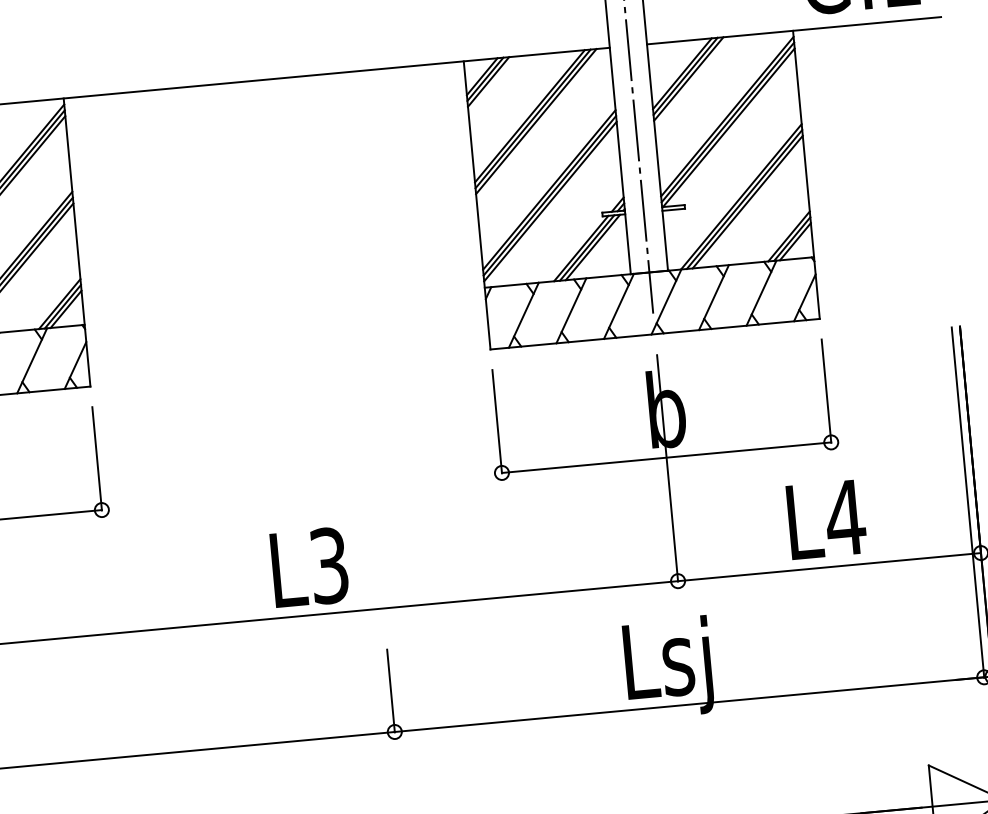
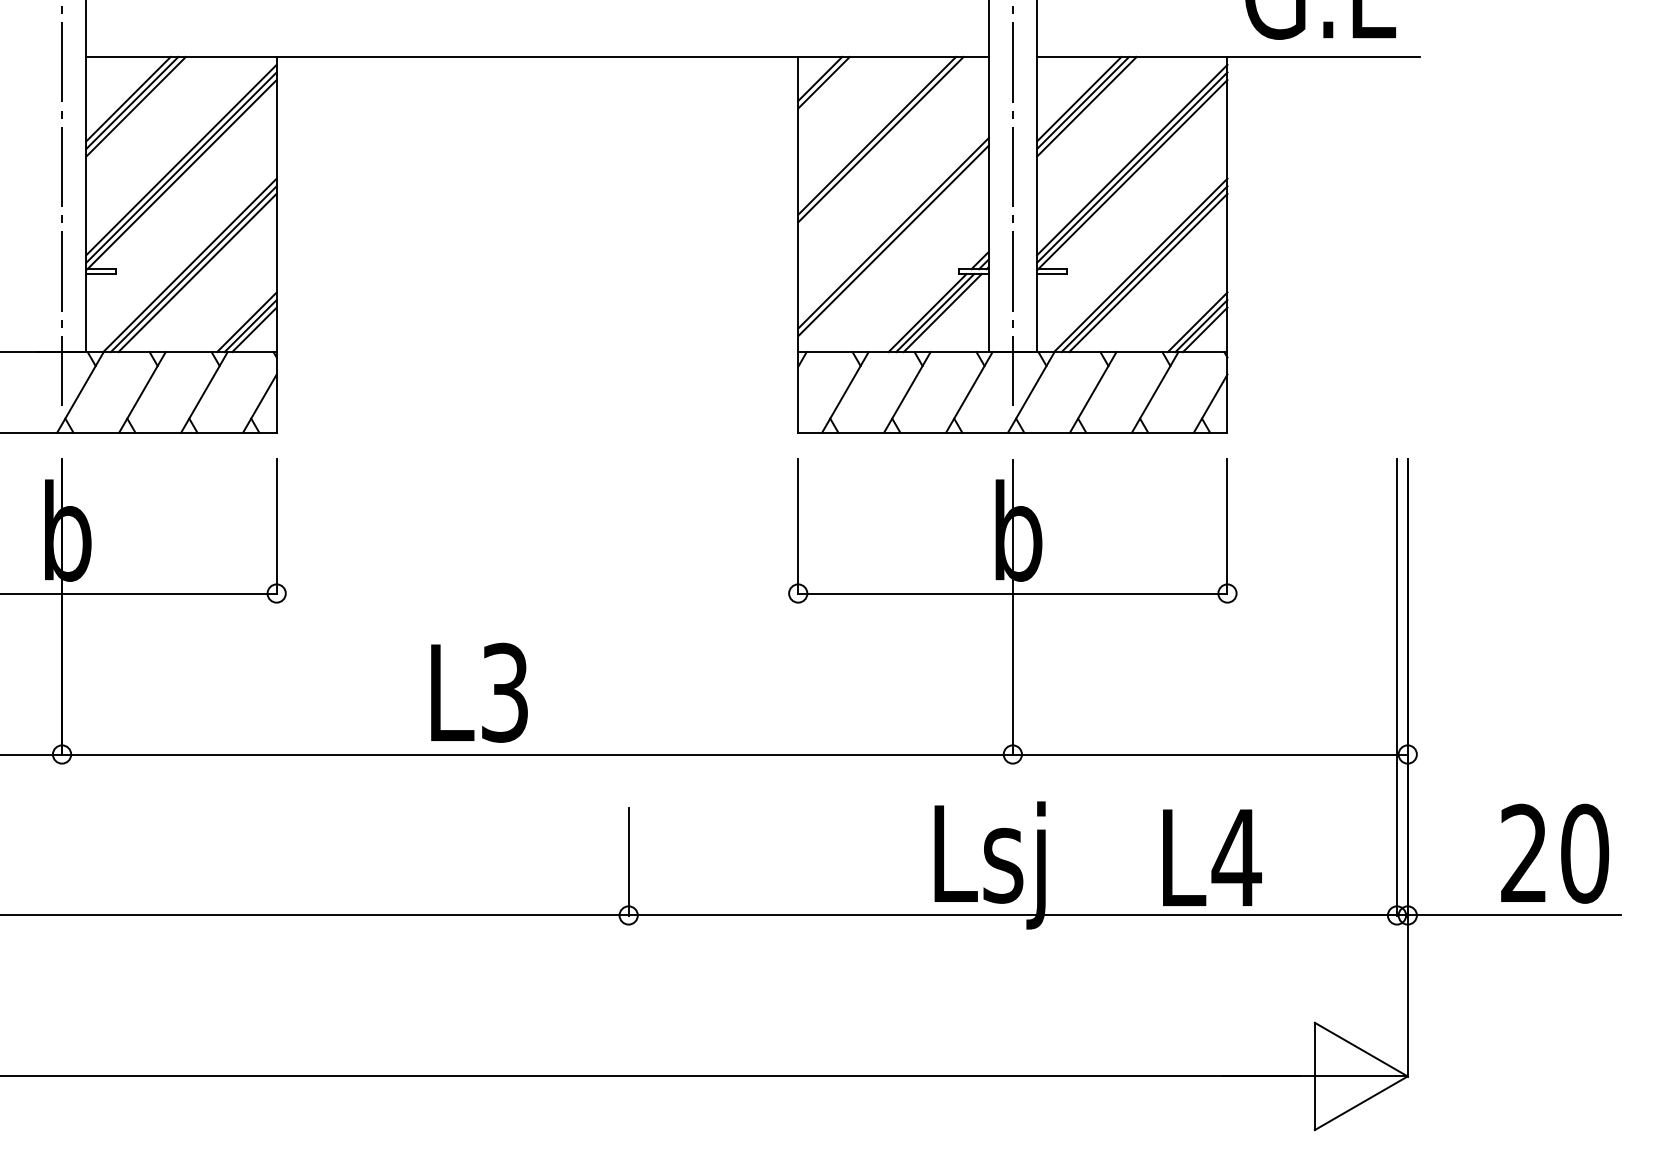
line: (488, 81) -> (827, 86), removed
line: (536, 121) -> (884, 143), removed
line: (550, 201) -> (893, 248), removed
text: (826, 519) -> (1212, 857), moved
text: (309, 567) -> (479, 692), moved

